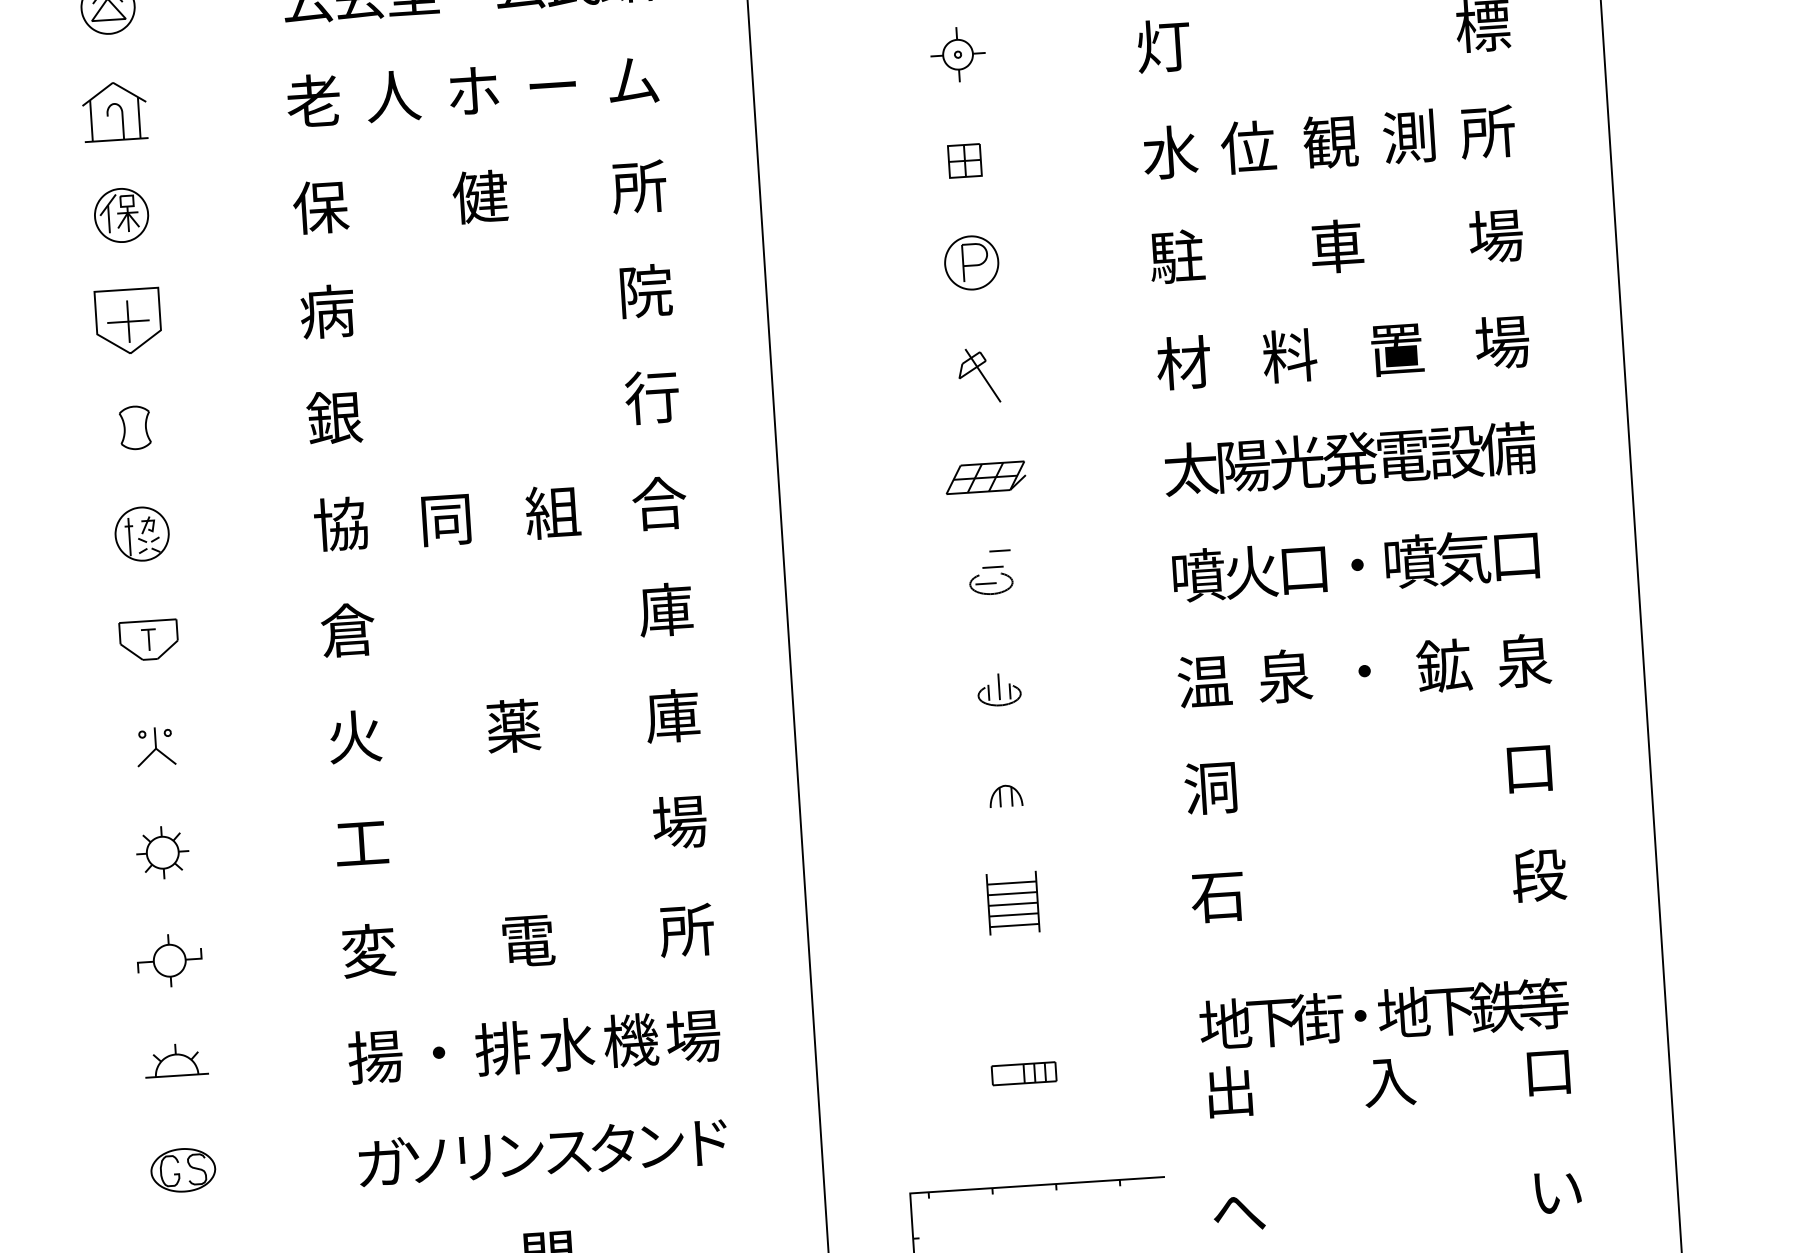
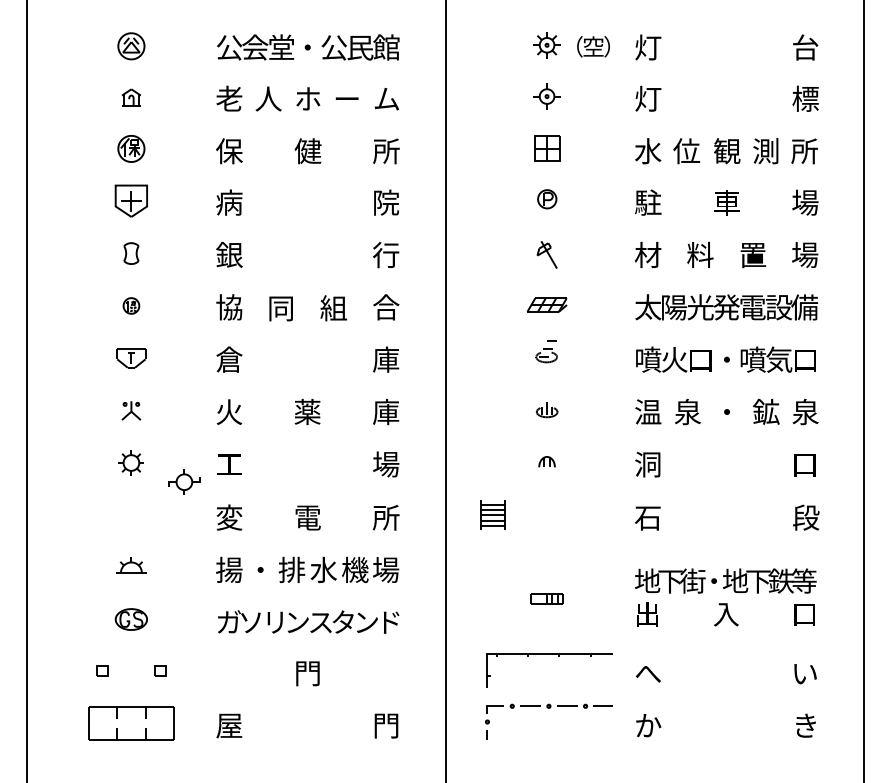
part: (114, 111) -> (131, 97), size x0.6
part: (963, 160) -> (546, 148), size x1.6
part: (972, 263) -> (547, 199), size x0.7
part: (142, 533) -> (131, 305), size x0.6
part: (1011, 902) -> (492, 514), moved
part: (169, 959) -> (184, 481), moved

